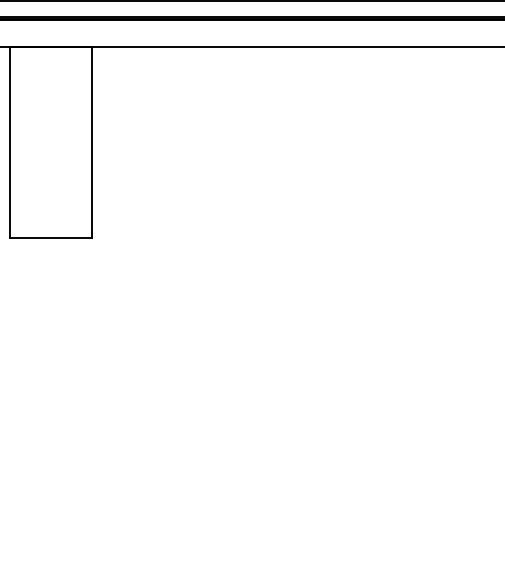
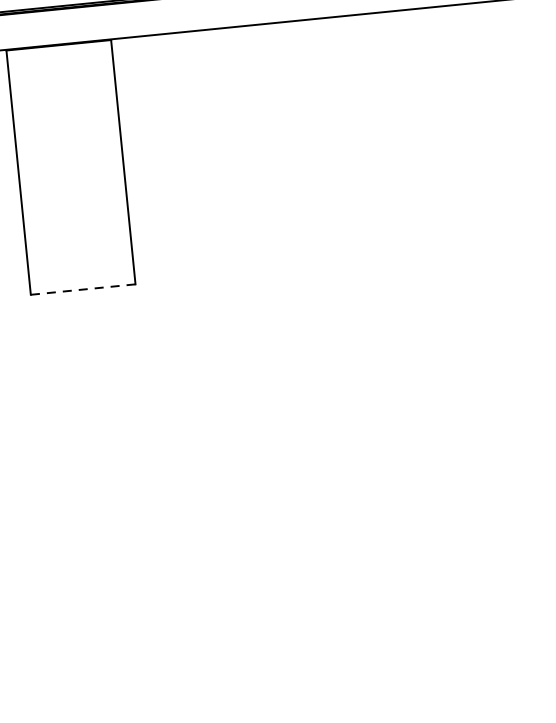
line: (50, 238) -> (82, 289), solid -> dashed

